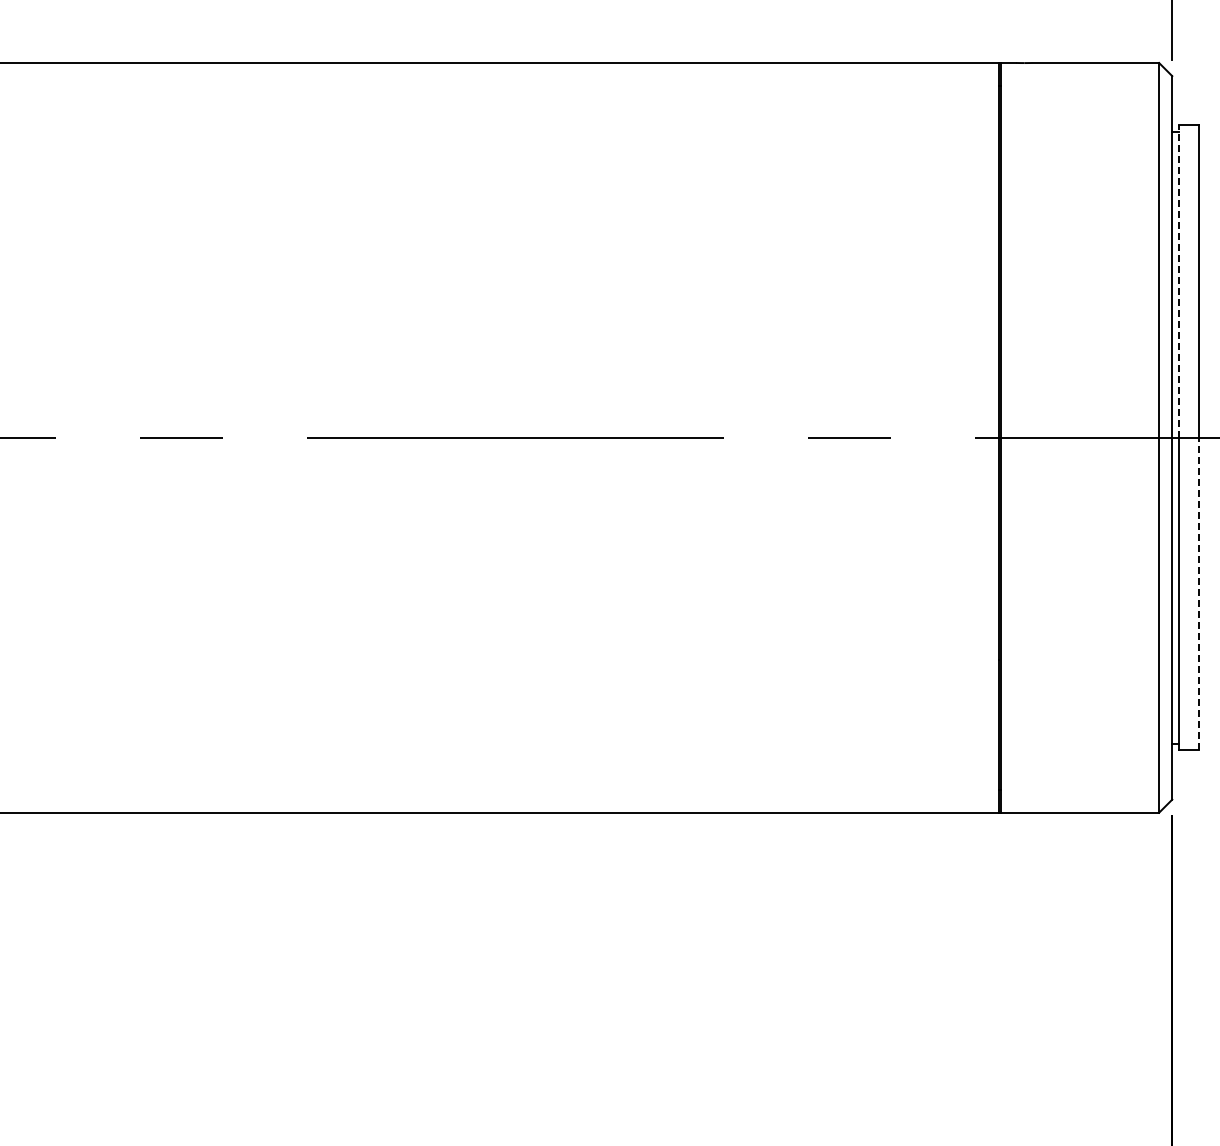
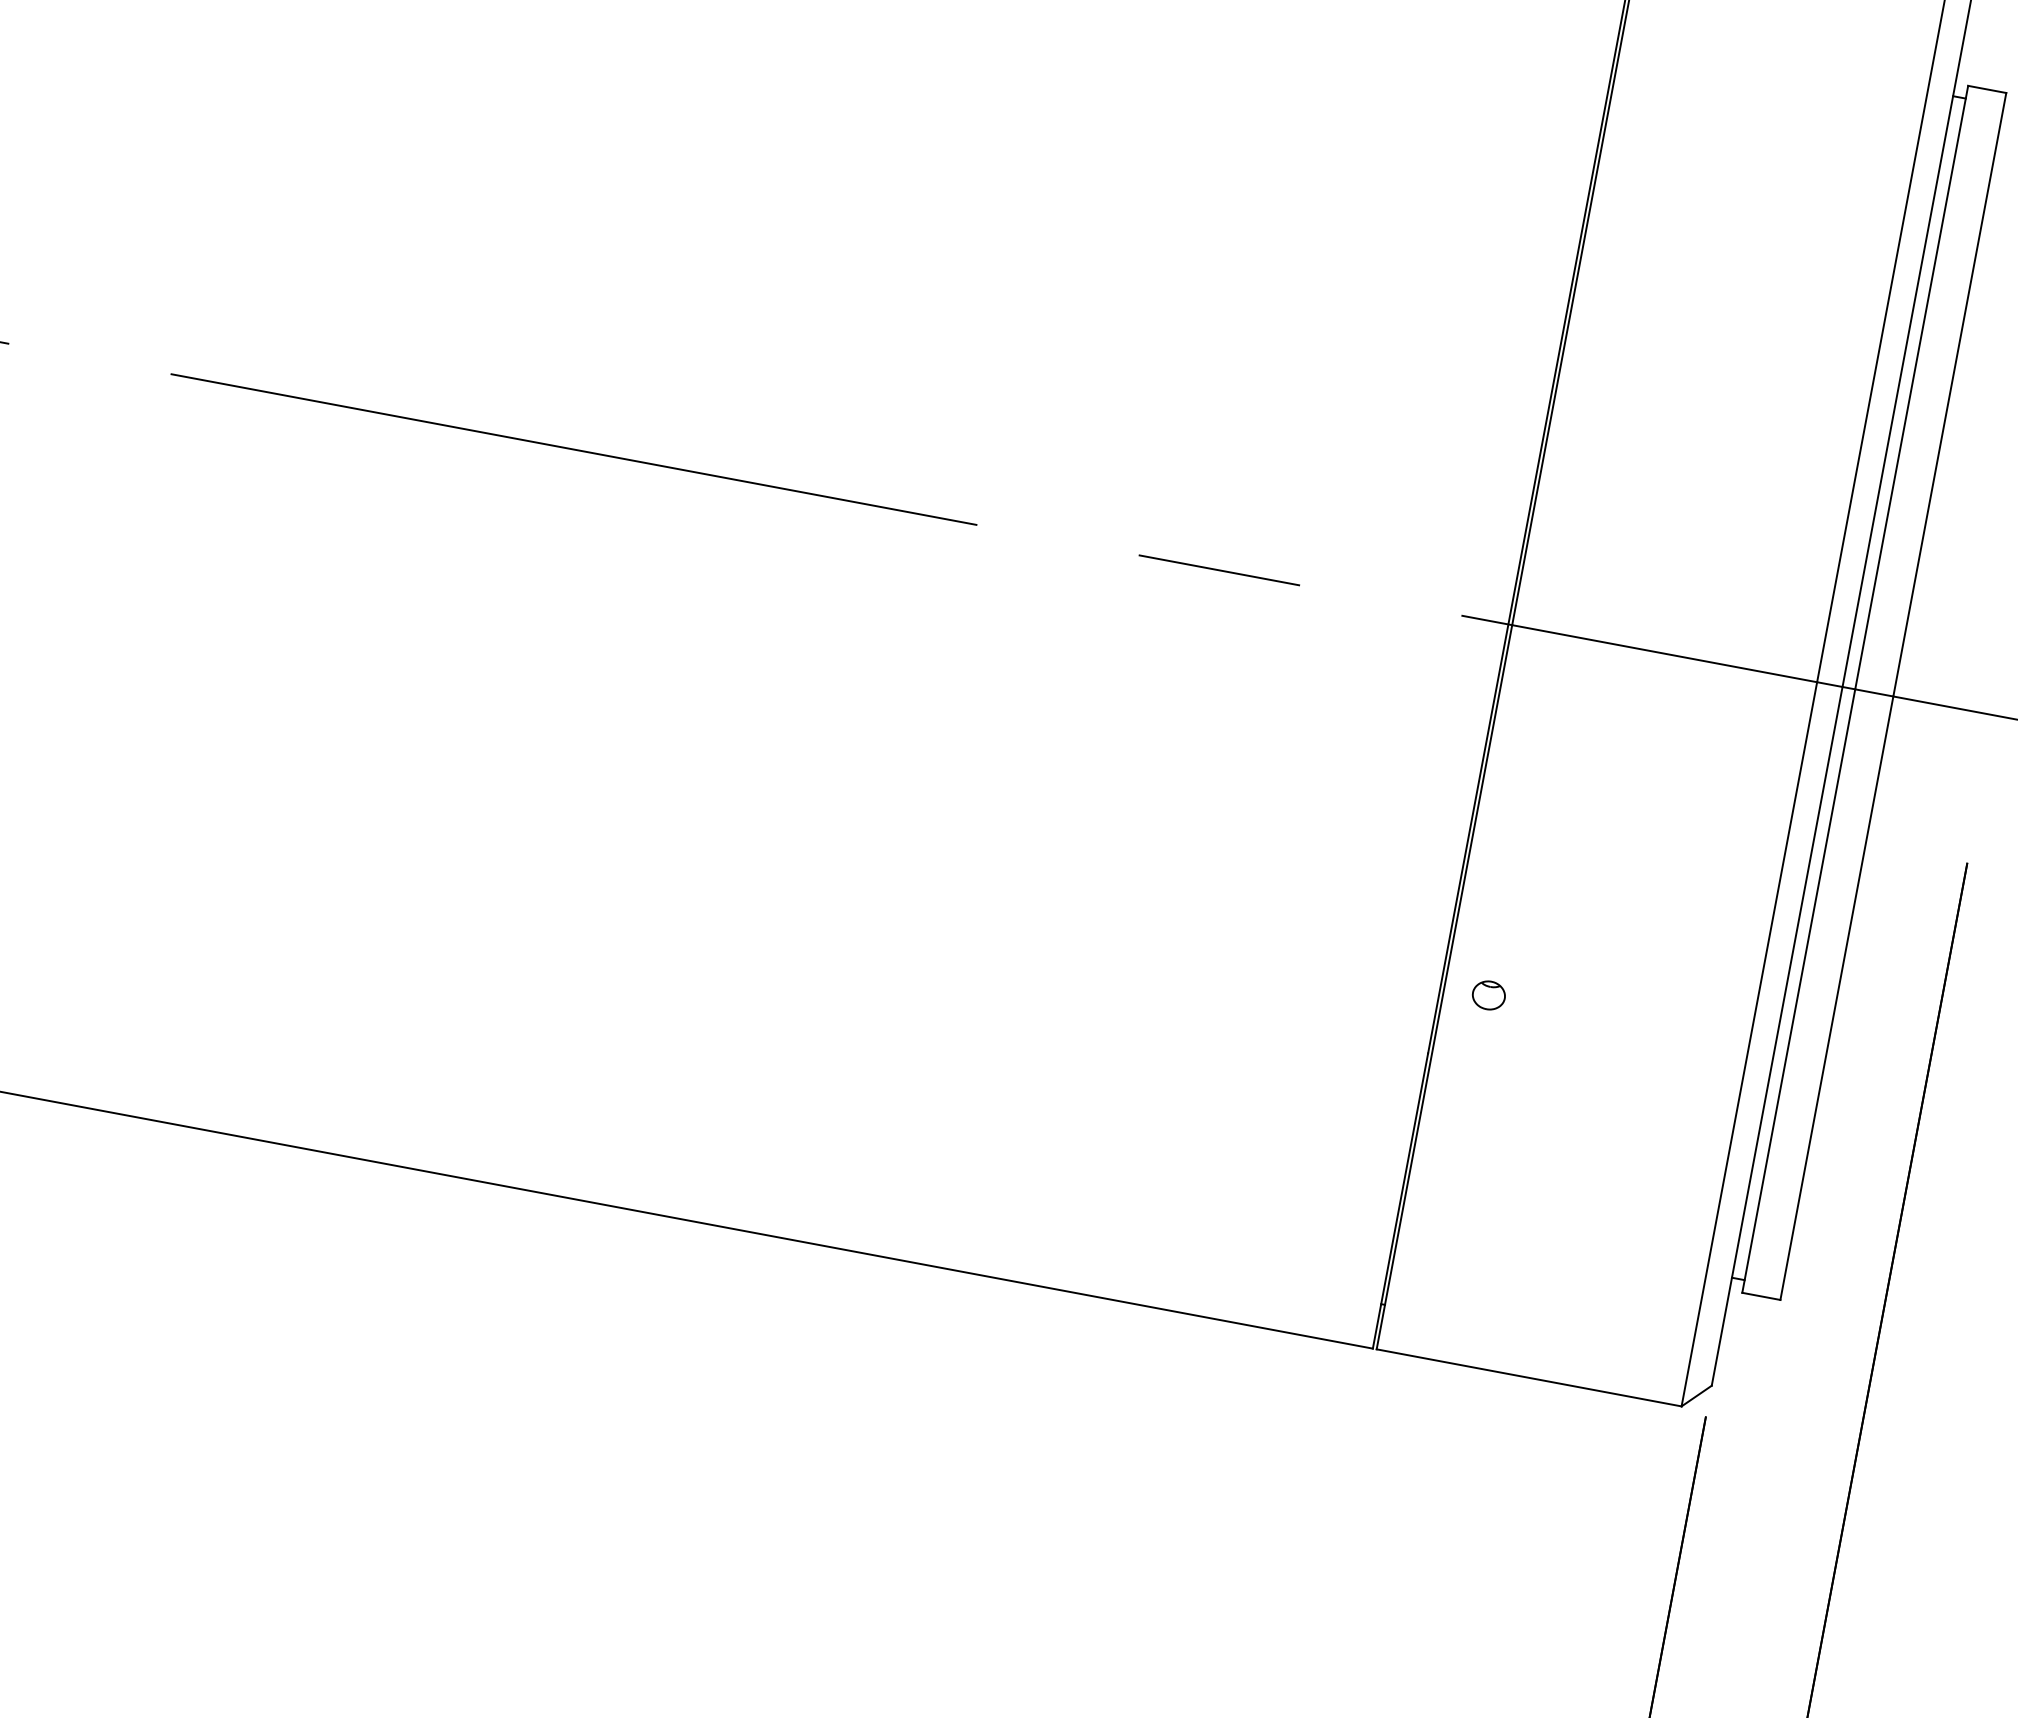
line: (1178, 281) -> (1911, 387), dashed -> solid
line: (1198, 593) -> (1836, 997), dashed -> solid
part: (1024, 625) -> (1489, 995), added

